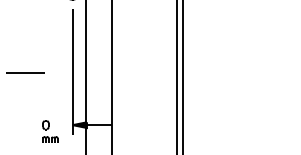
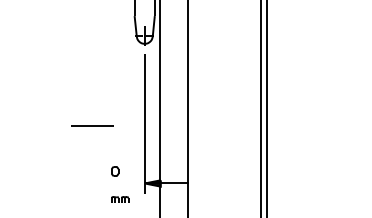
part: (46, 125) -> (115, 171), moved

